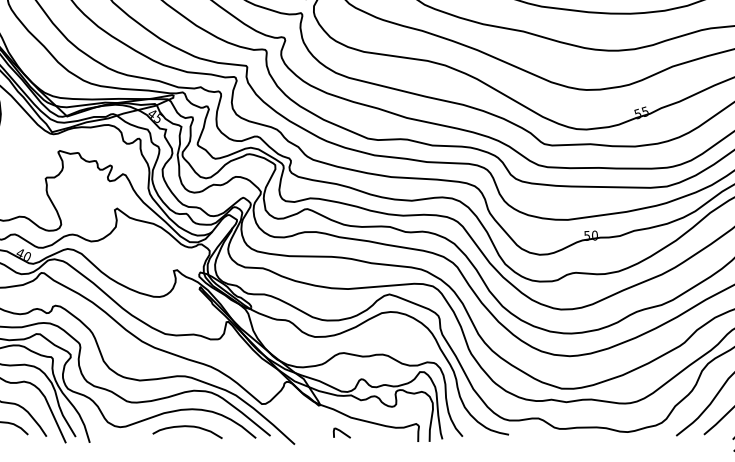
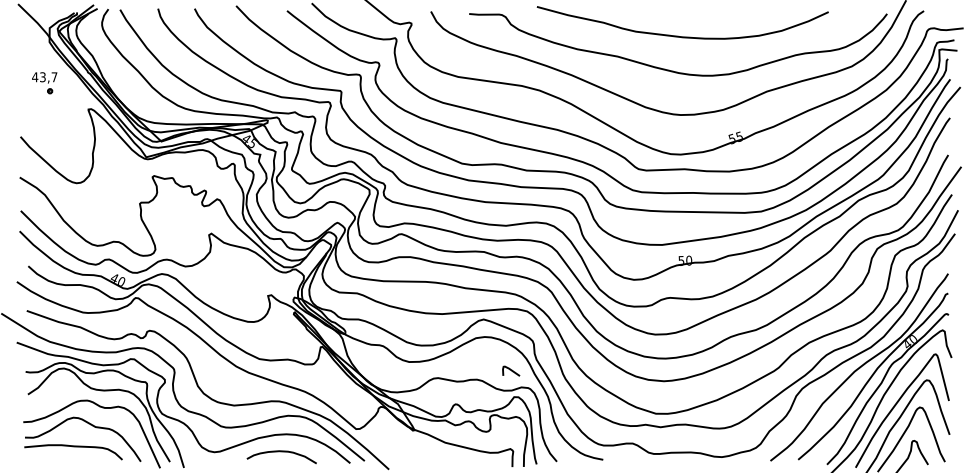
curve: (342, 432) -> (511, 370), moved

